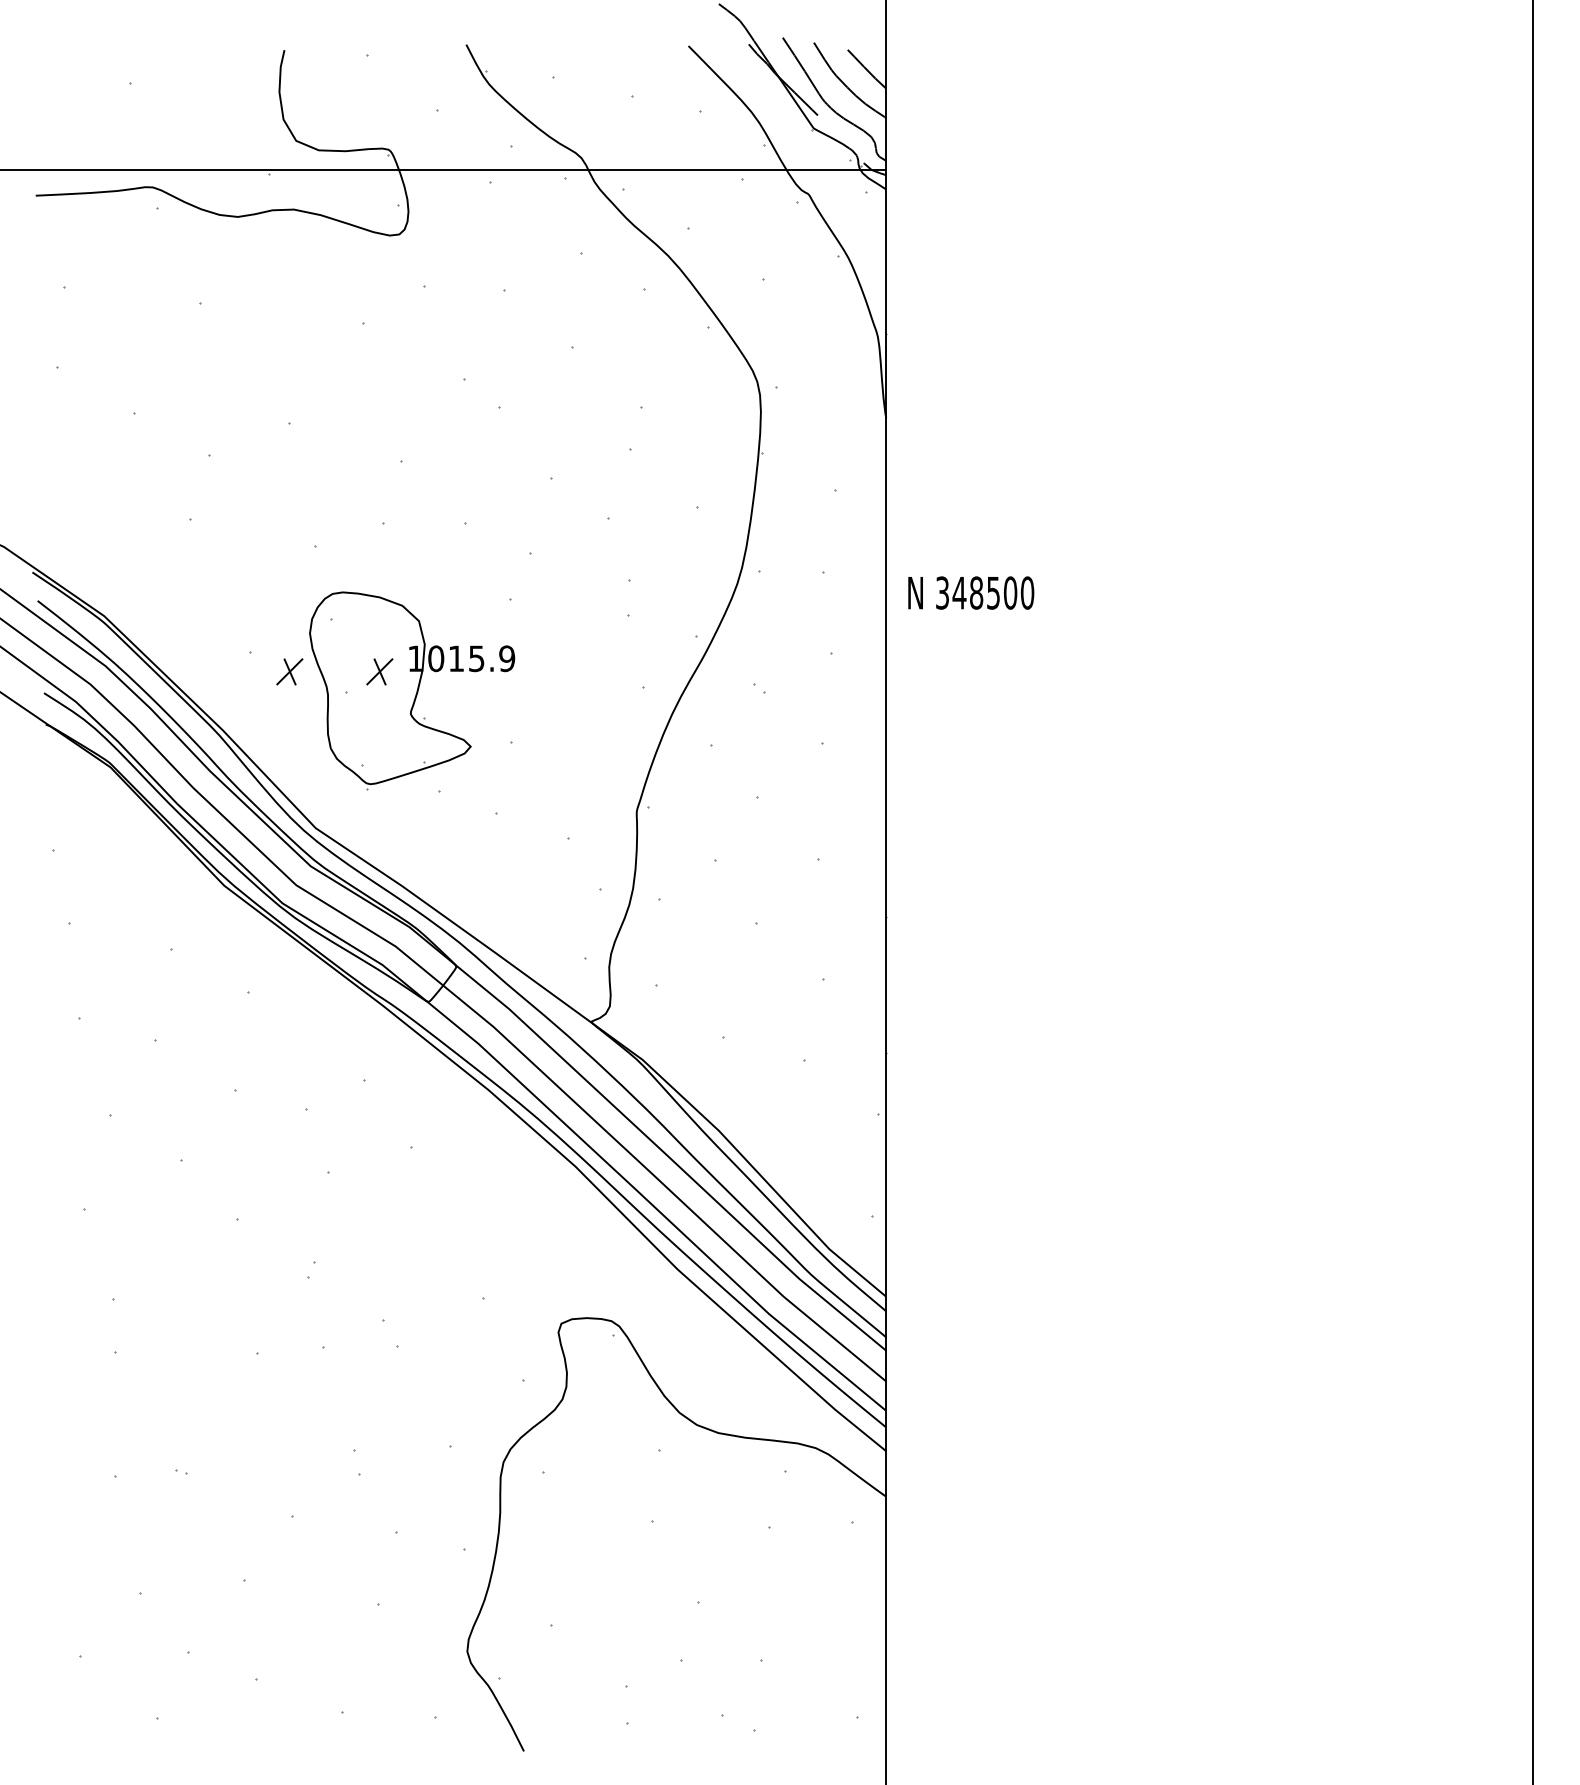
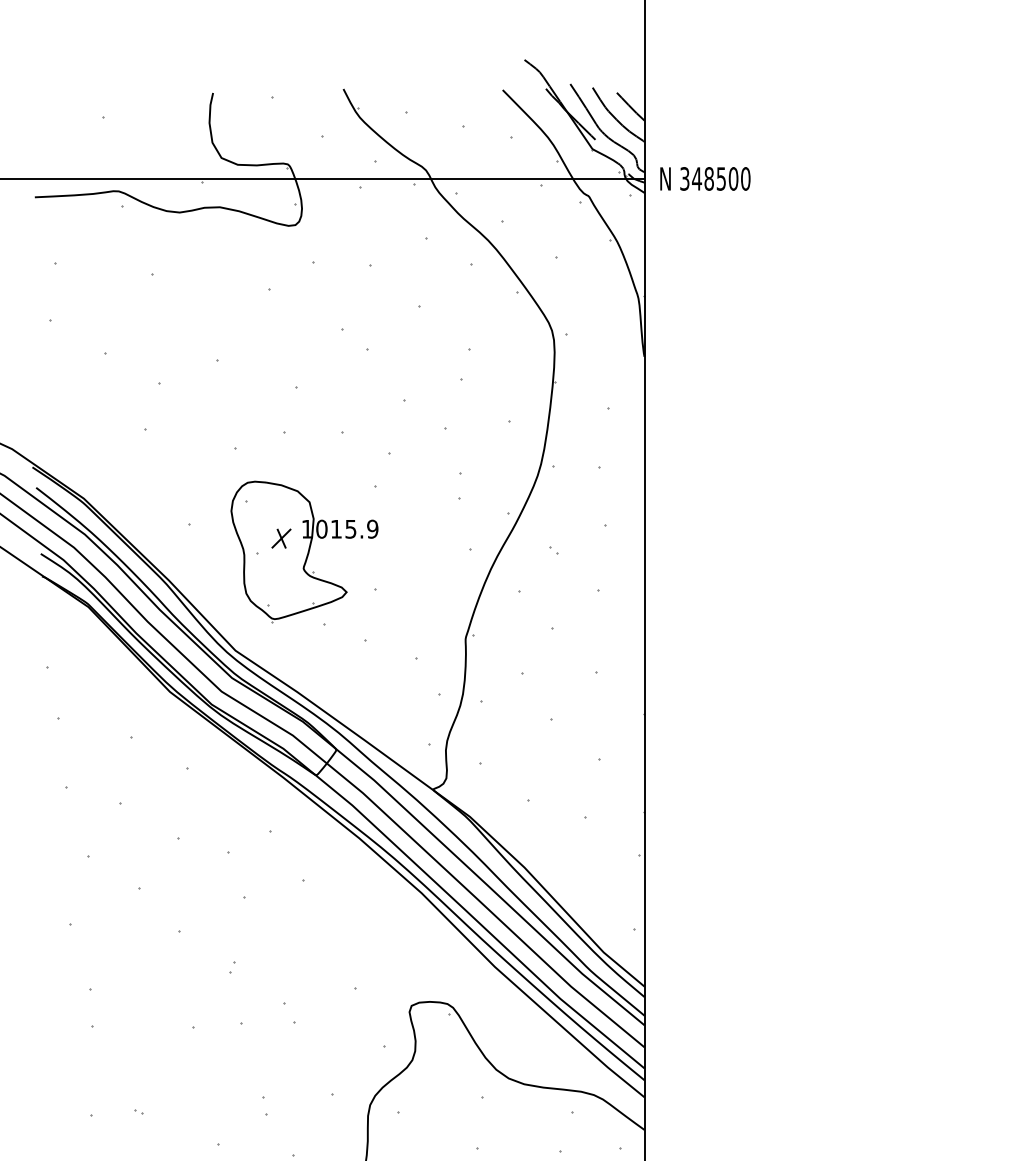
text: (971, 592) -> (705, 178), moved
part: (289, 671) -> (216, 538), removed

